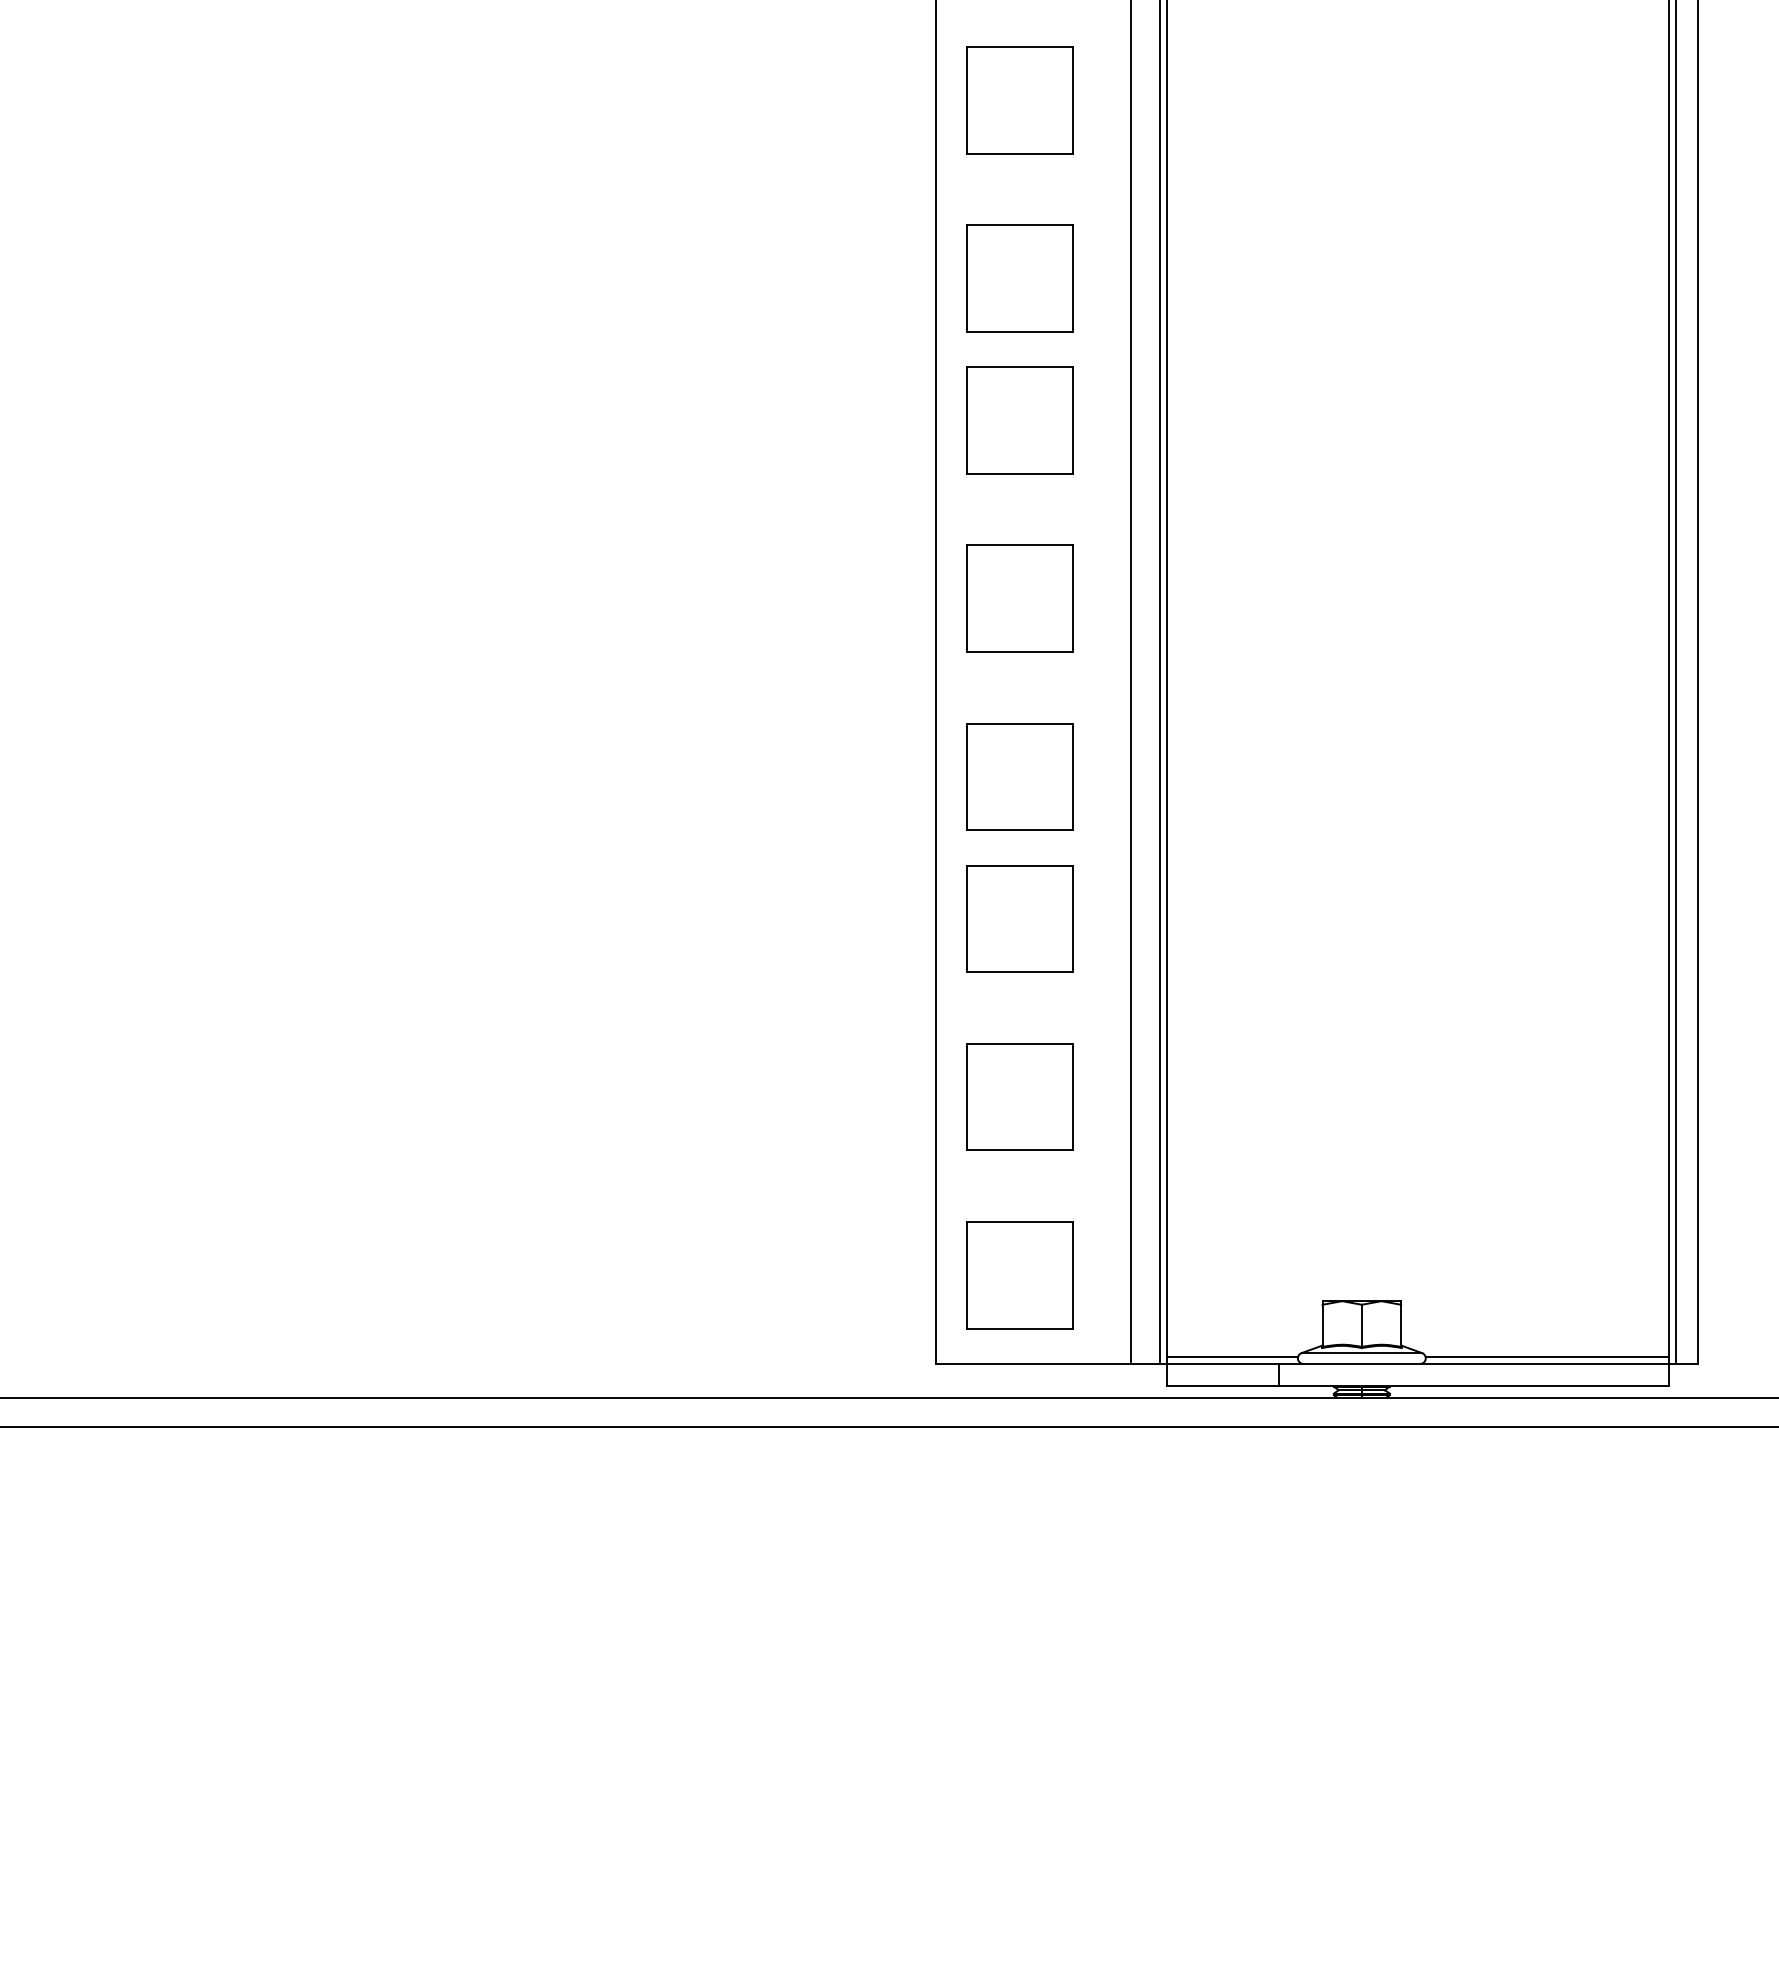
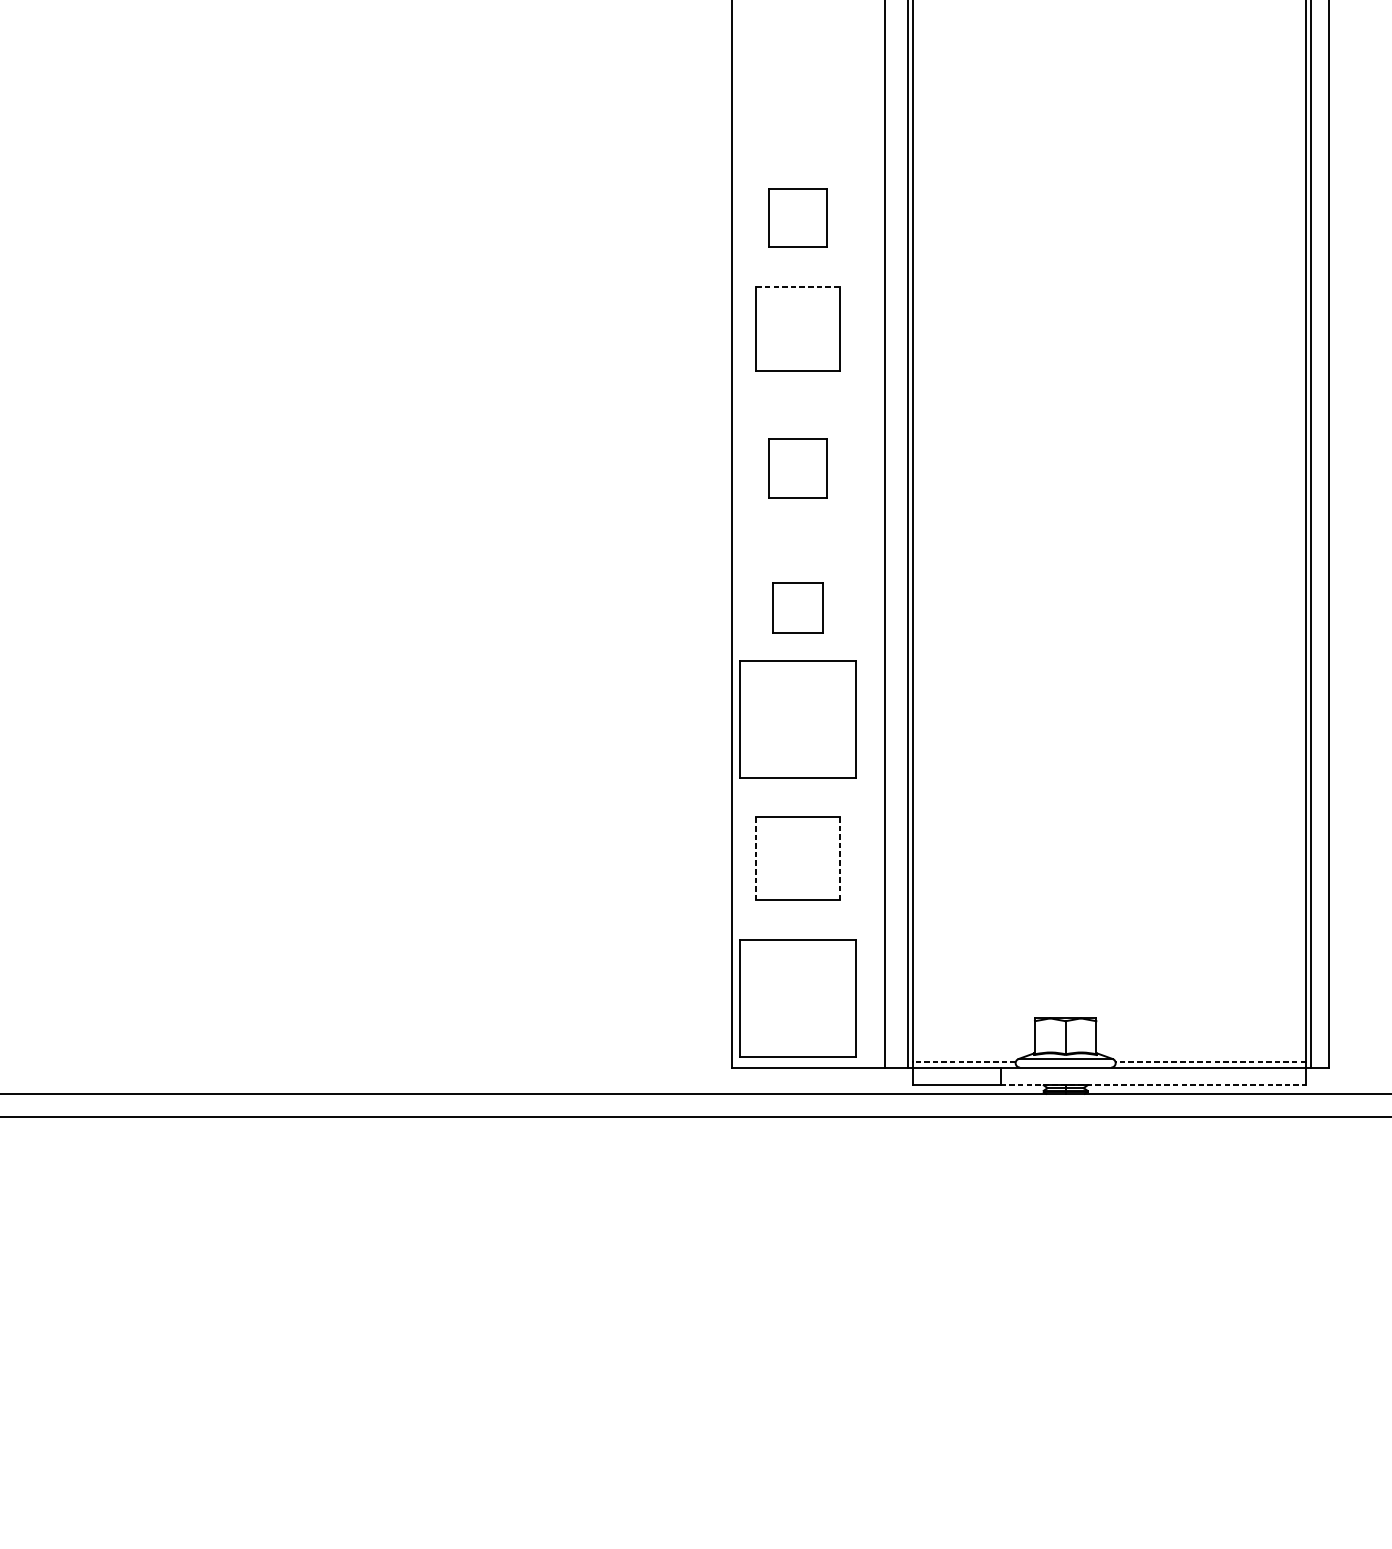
part: (1019, 100) -> (797, 78), removed
part: (1019, 278) -> (797, 218), size x0.7
line: (1020, 367) -> (798, 287), solid -> dashed
part: (1019, 598) -> (797, 468), size x0.7
part: (1019, 776) -> (797, 607), size x0.6
part: (1019, 918) -> (797, 718), size x1.4
line: (966, 1096) -> (756, 858), solid -> dashed
line: (1073, 1097) -> (839, 859), solid -> dashed
part: (1019, 1275) -> (797, 998), size x1.4
line: (1232, 1357) -> (964, 1062), solid -> dashed
line: (1547, 1357) -> (1210, 1062), solid -> dashed
line: (1474, 1386) -> (1153, 1085), solid -> dashed

